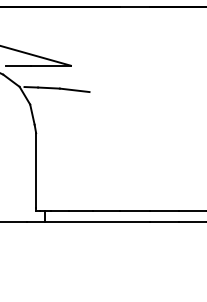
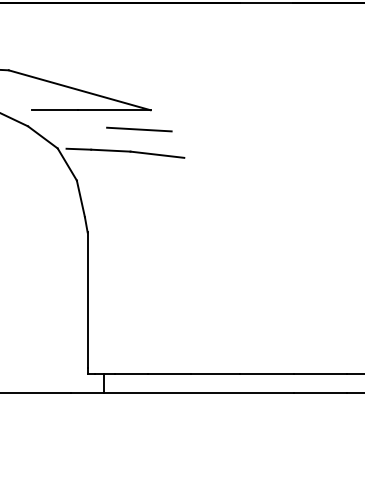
line: (64, 76) -> (138, 129), added

